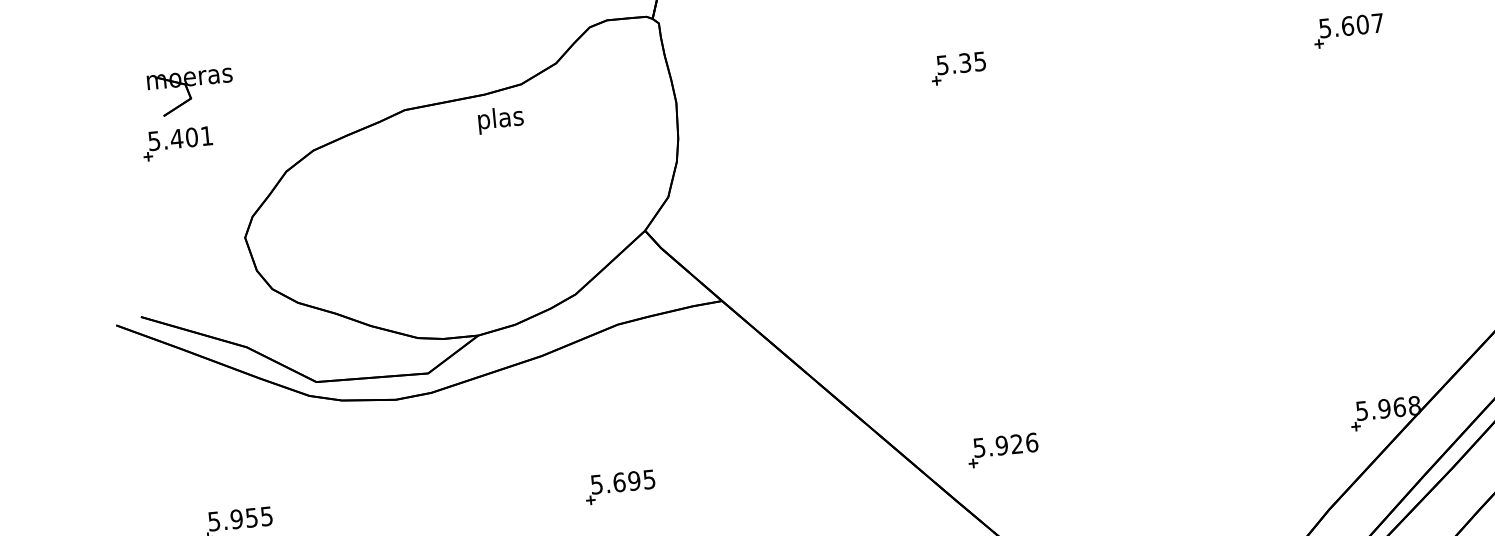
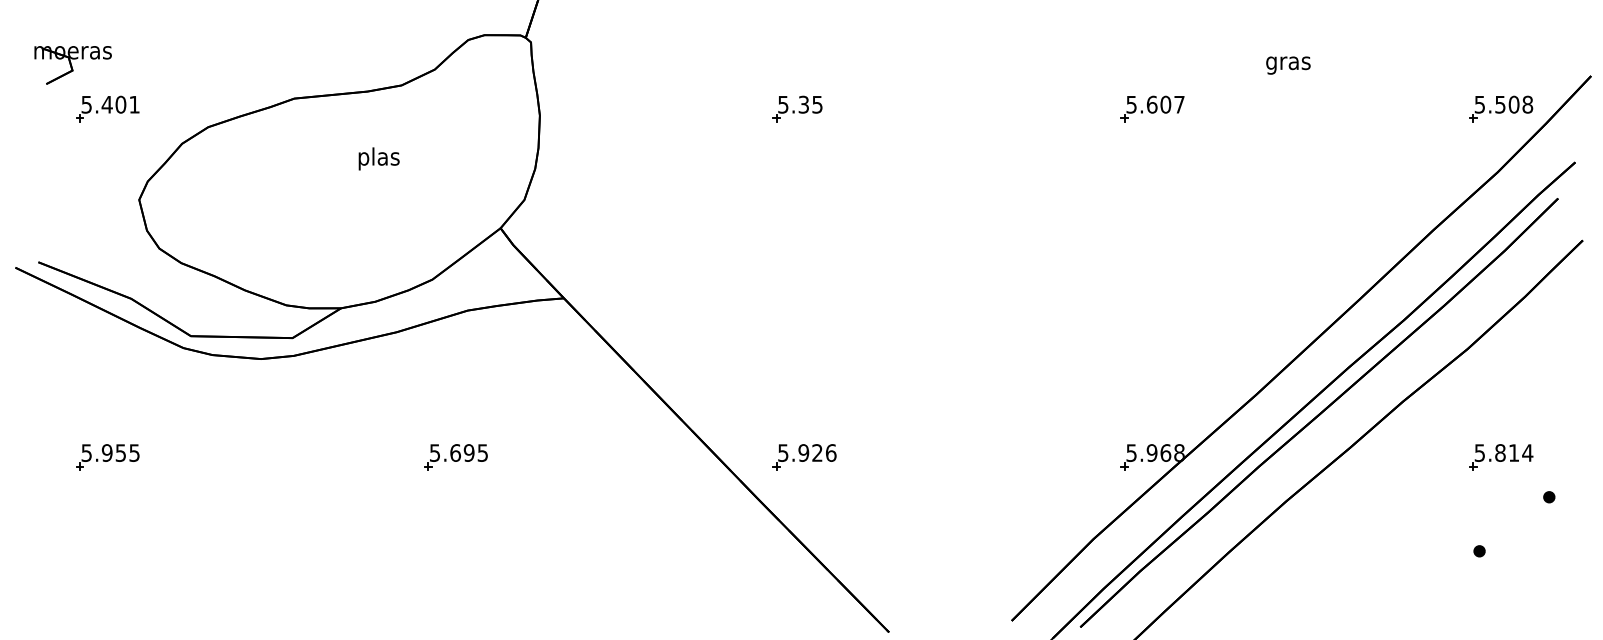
part: (190, 92) -> (72, 65), moved
text: (500, 119) -> (378, 158), moved
part: (177, 142) -> (107, 108), moved

